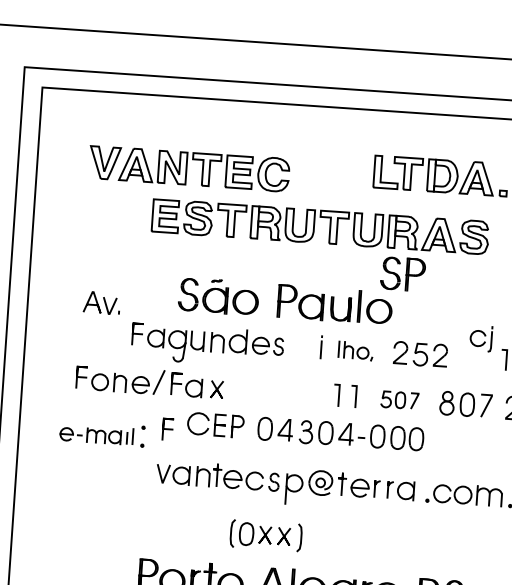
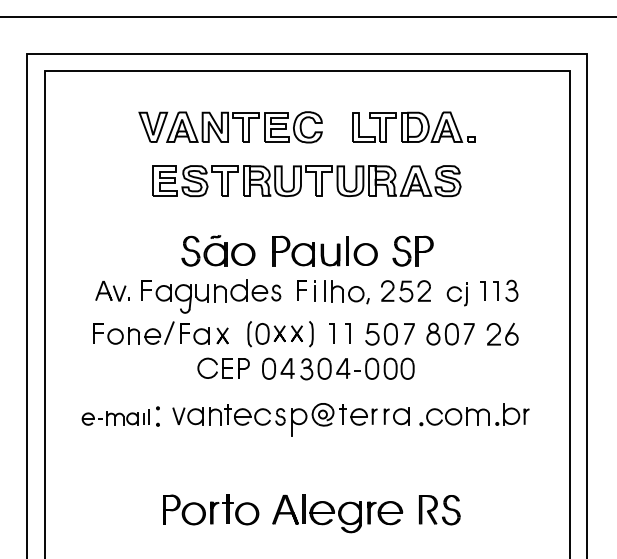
part: (189, 168) -> (230, 127), moved
part: (402, 273) -> (412, 250), moved
part: (102, 302) -> (112, 290), moved
part: (480, 339) -> (456, 294), moved
part: (355, 351) -> (346, 292), size x1.43
part: (399, 400) -> (389, 334), size x1.43
curve: (166, 429) -> (301, 290), moved
part: (102, 433) -> (120, 416), moved
part: (266, 536) -> (280, 334), moved

